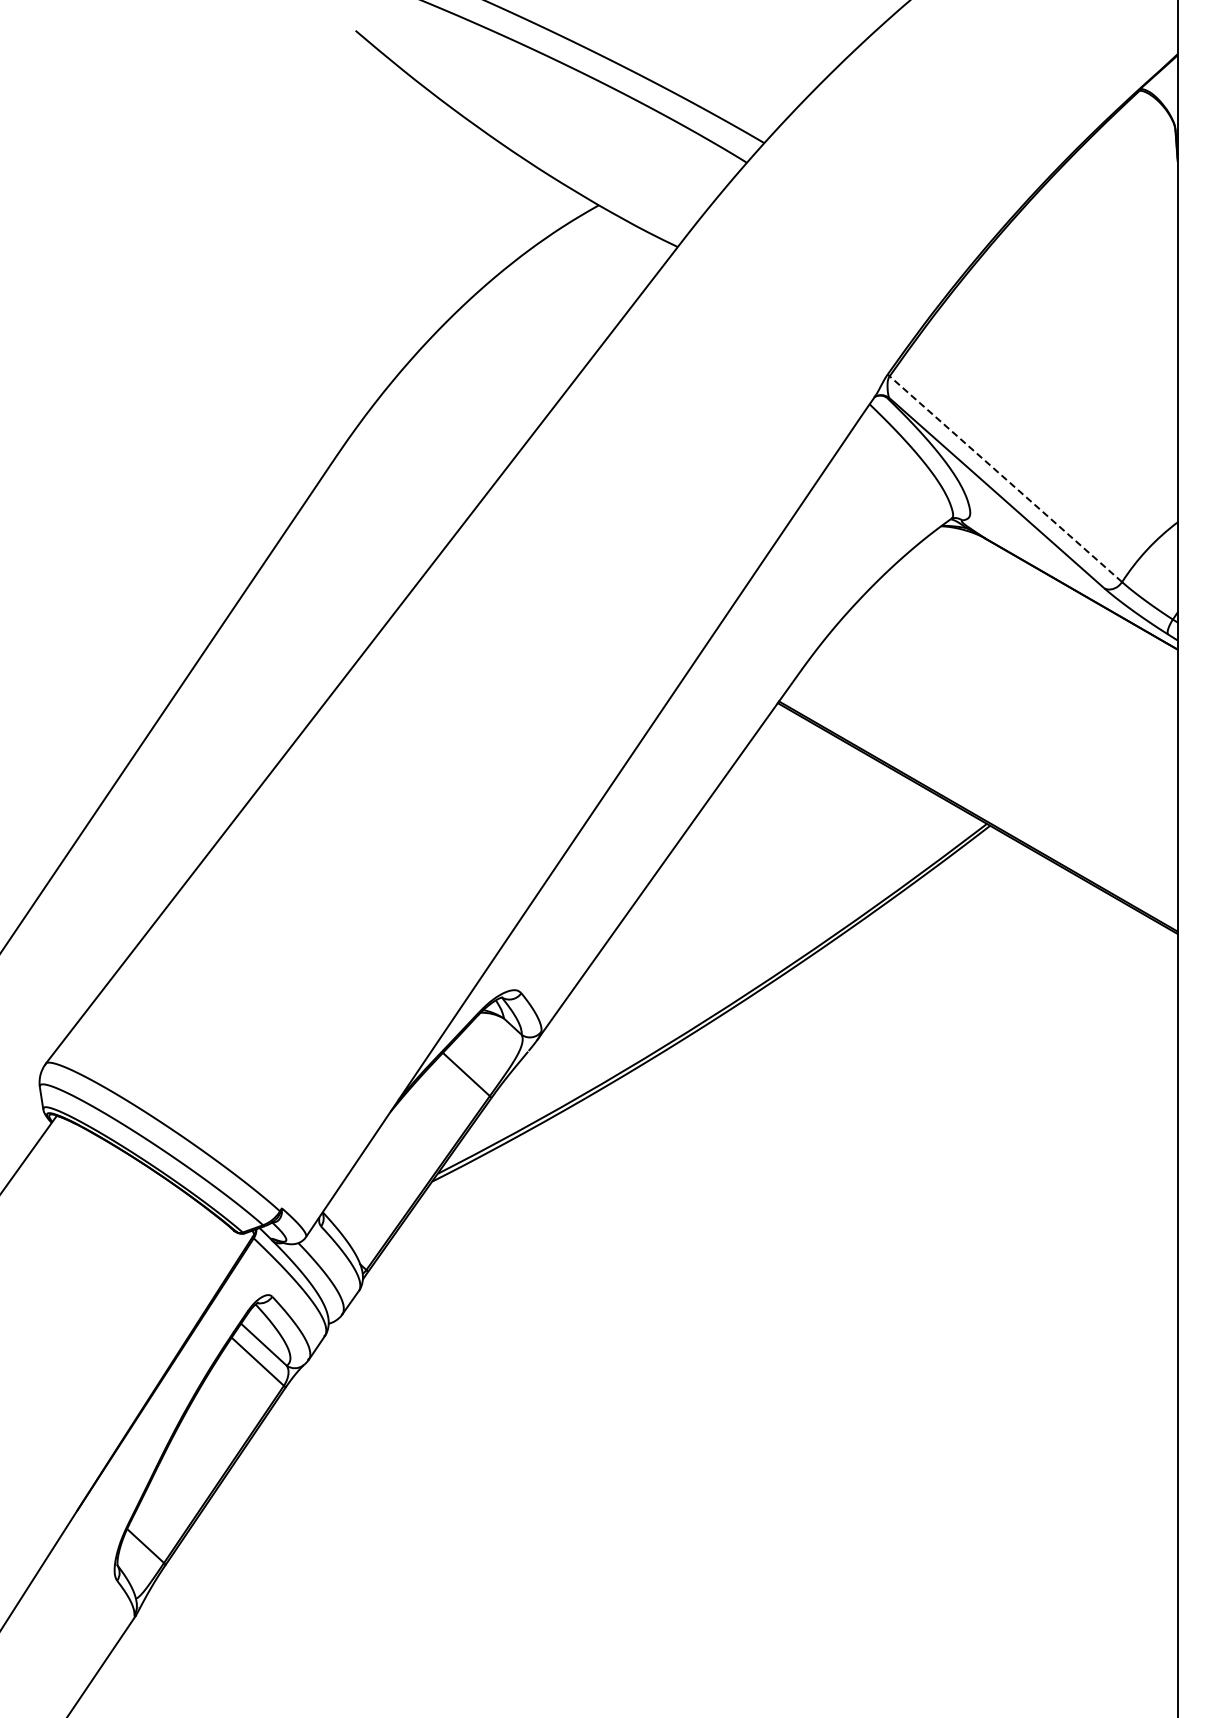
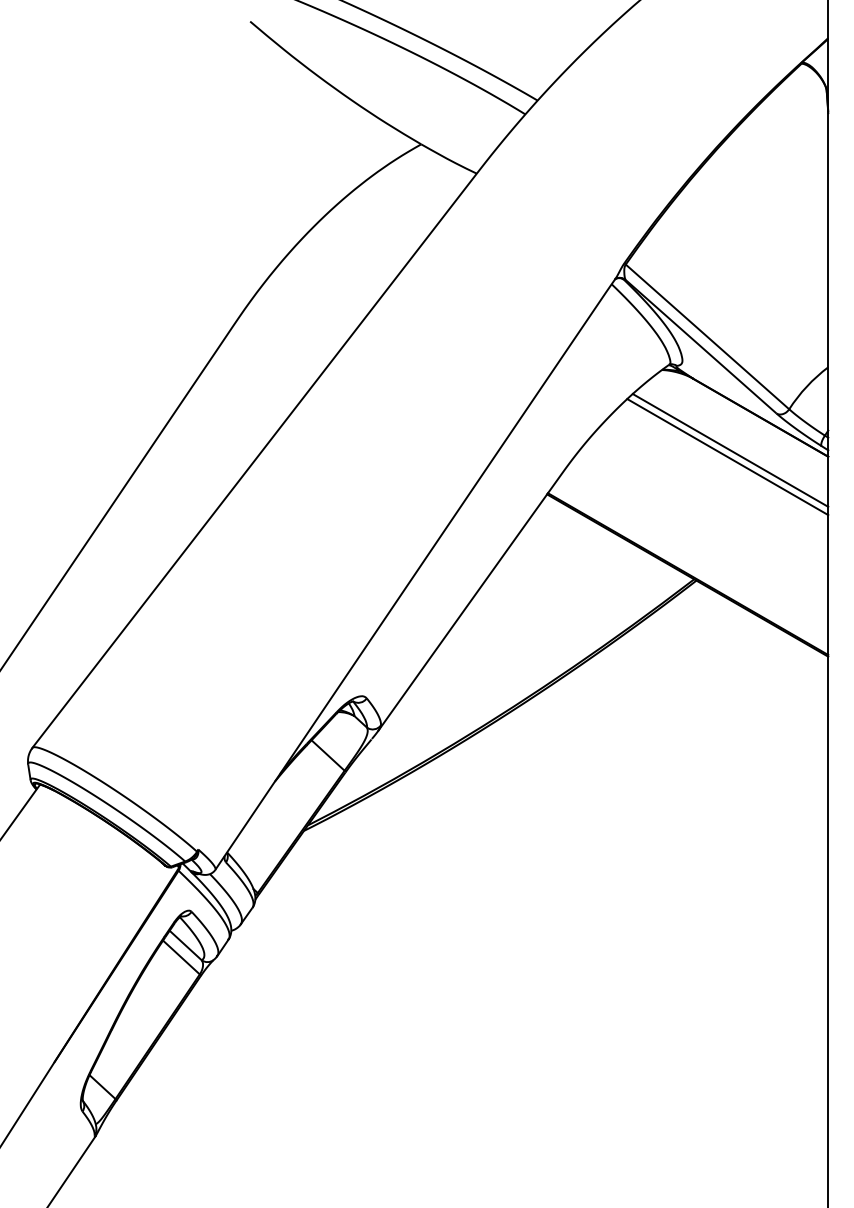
line: (1006, 480) -> (707, 337), dashed -> solid
line: (1038, 640) -> (730, 450), added
line: (1034, 649) -> (727, 456), added

